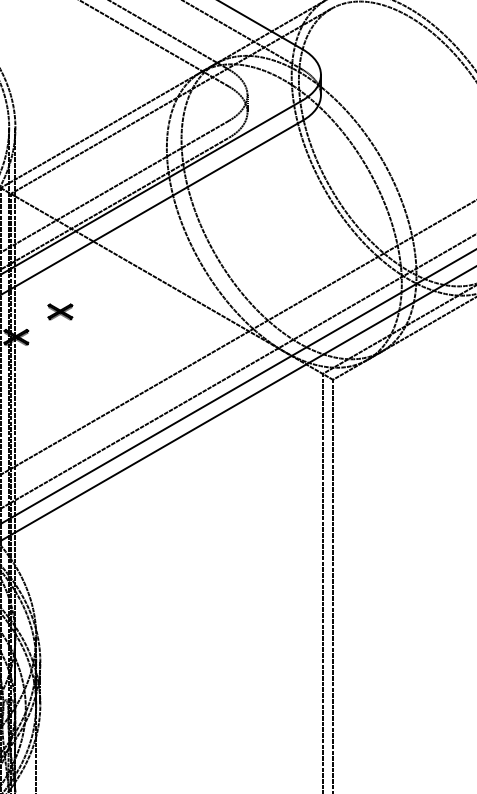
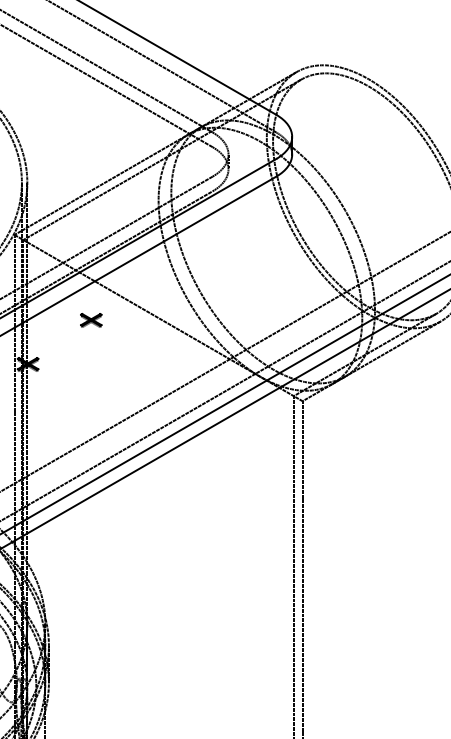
part: (60, 312) -> (91, 320), moved

